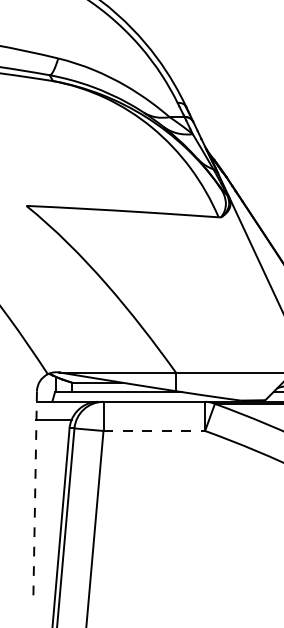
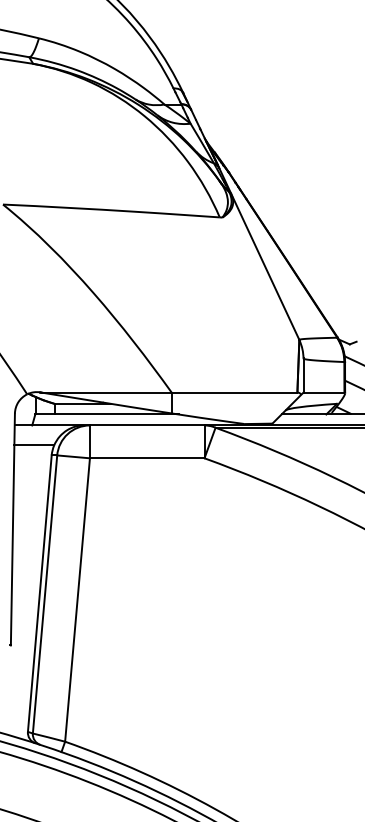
line: (154, 431) -> (147, 458), dashed -> solid
line: (34, 494) -> (12, 529), dashed -> solid

